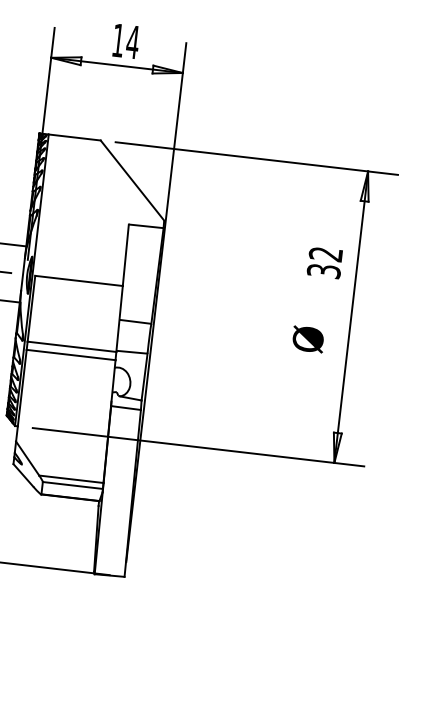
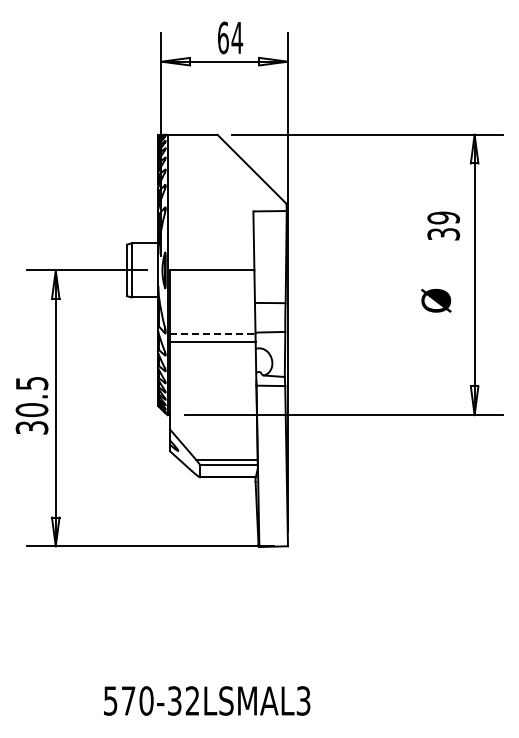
text: (118, 40) -> (223, 37), 14 -> 64
text: (325, 253) -> (443, 217), 32 -> 39
line: (71, 346) -> (212, 333), solid -> dashed

